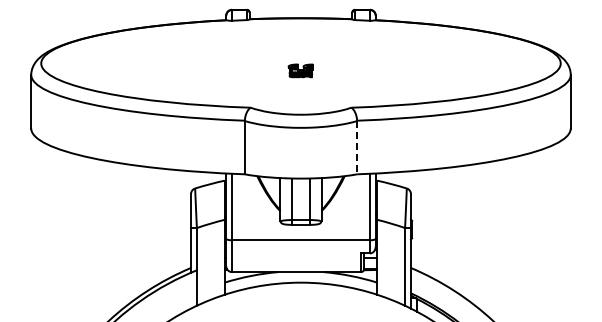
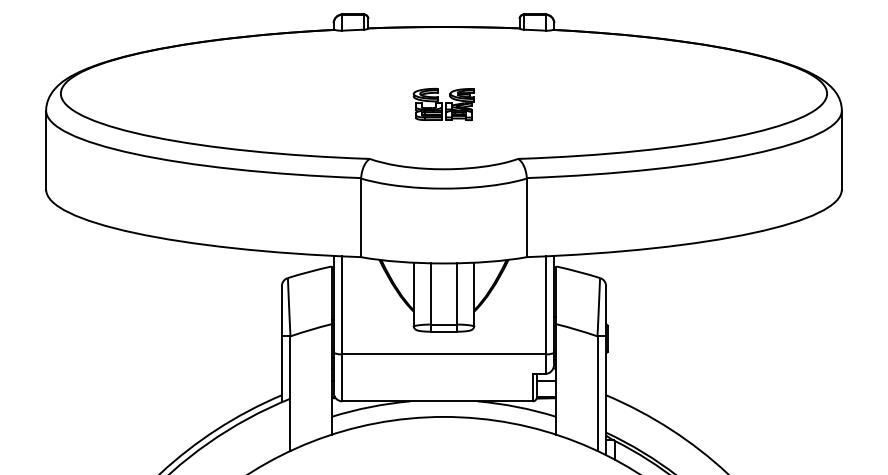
part: (300, 70) -> (443, 104), size x1.67
line: (357, 147) -> (527, 217), dashed -> solid

